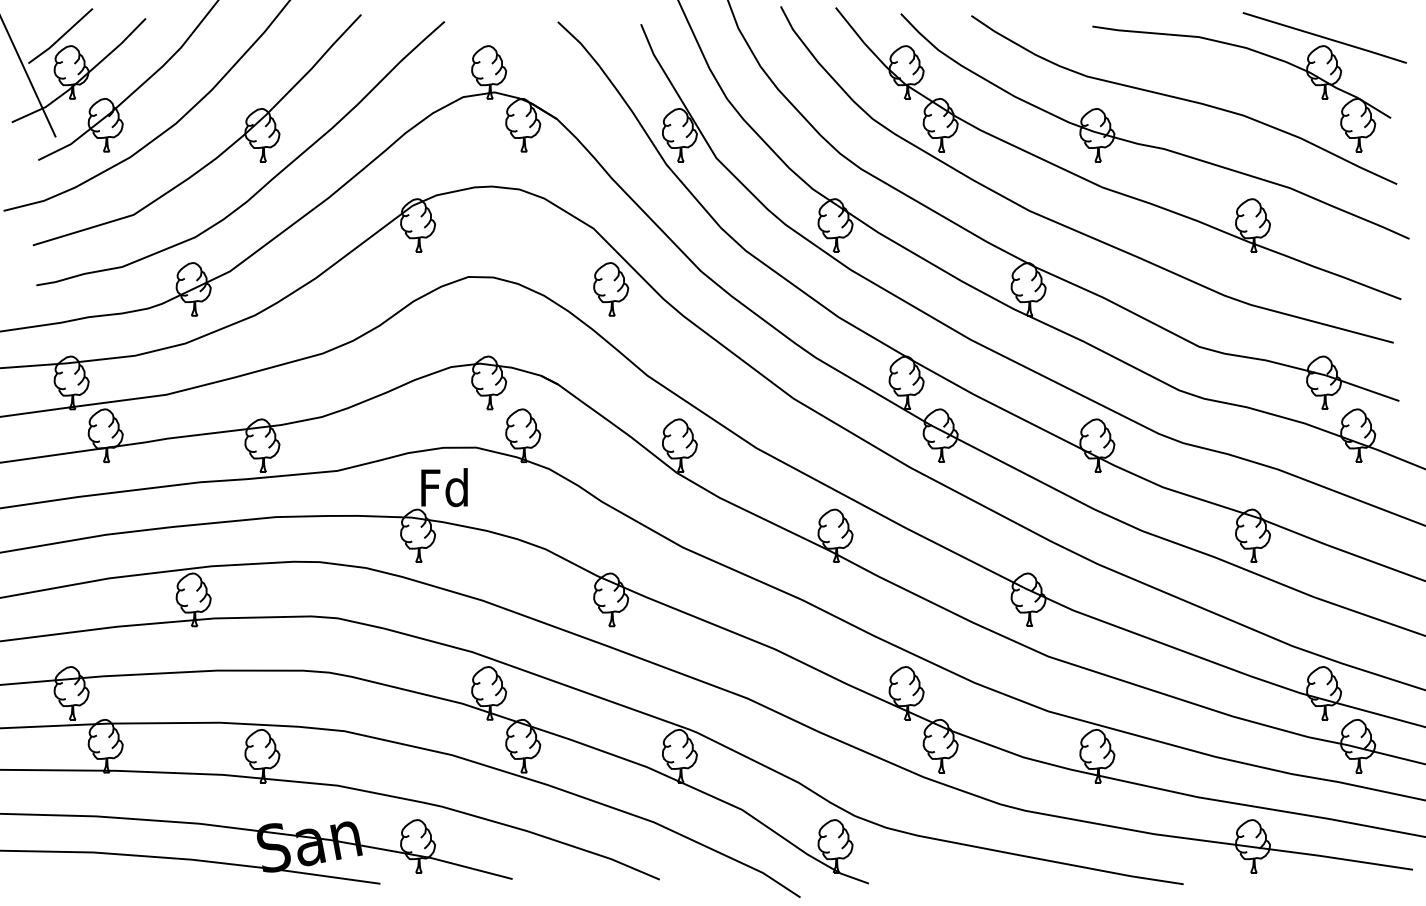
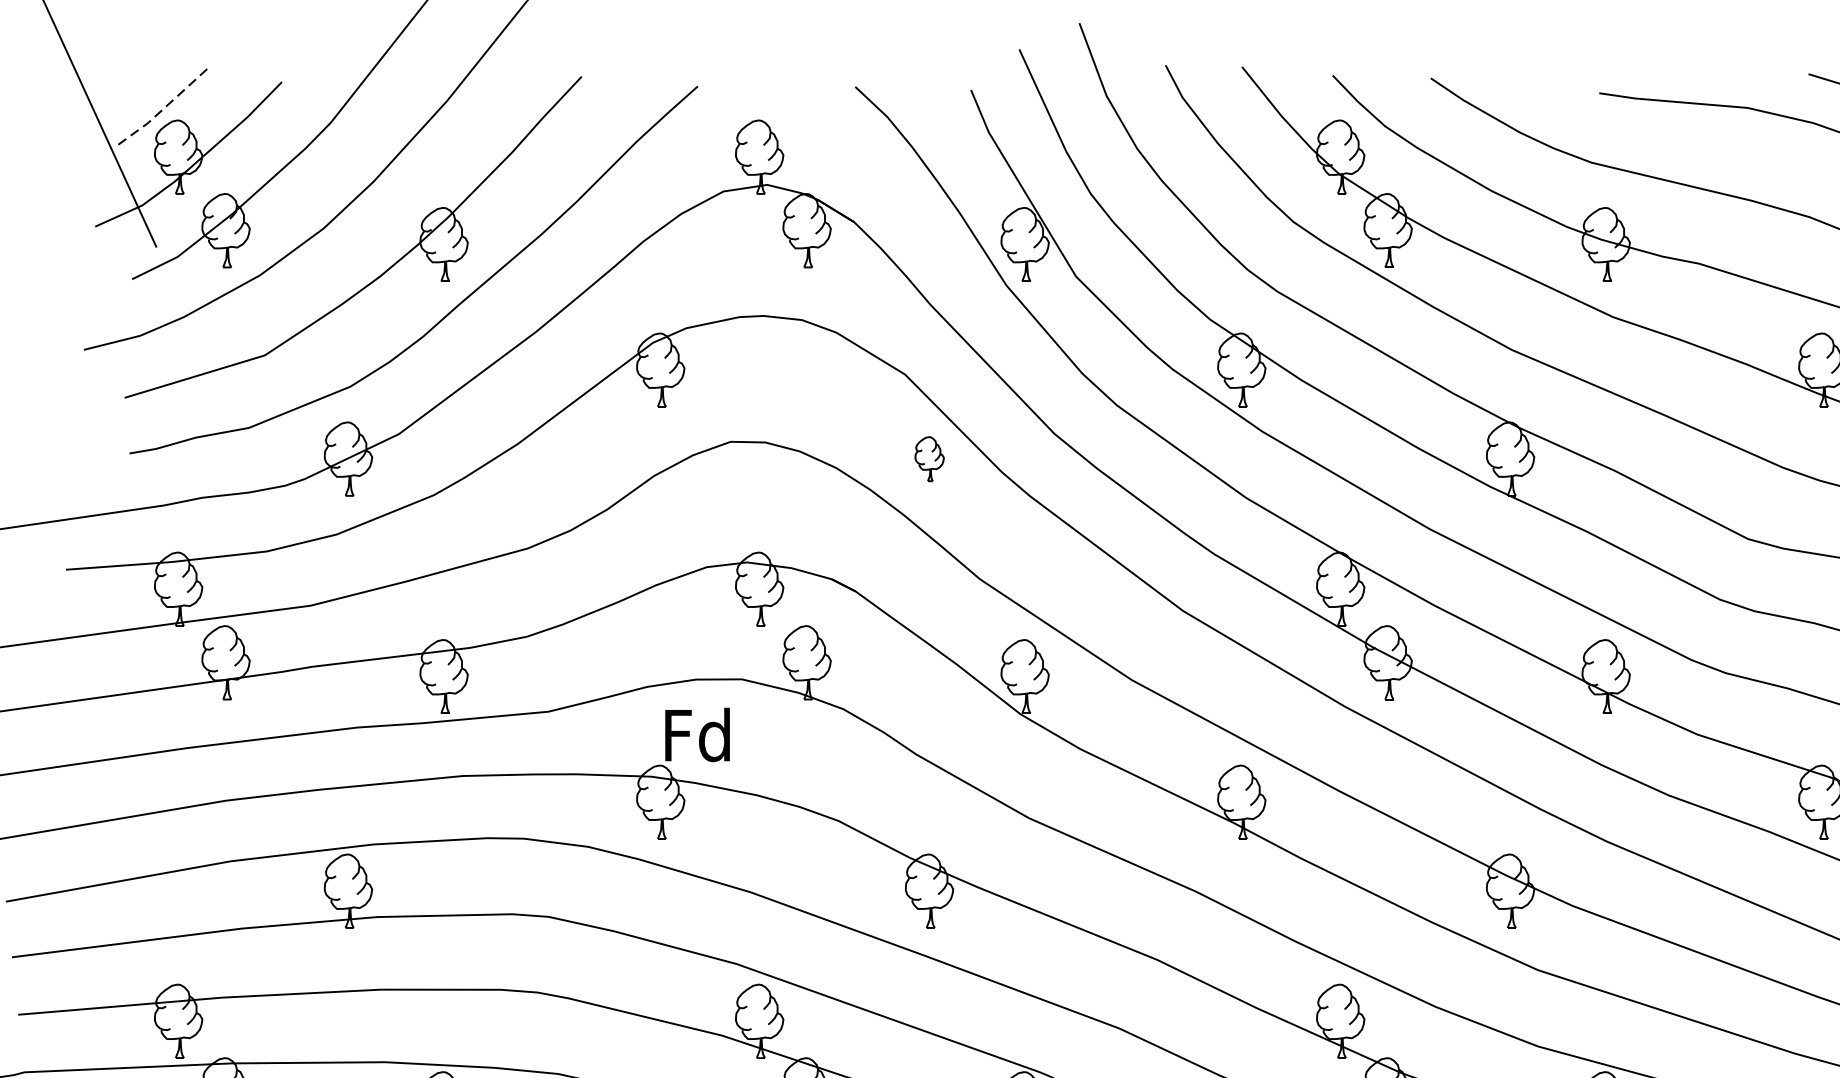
line: (61, 37) -> (164, 108), solid -> dashed
part: (611, 289) -> (929, 459), size x0.6

